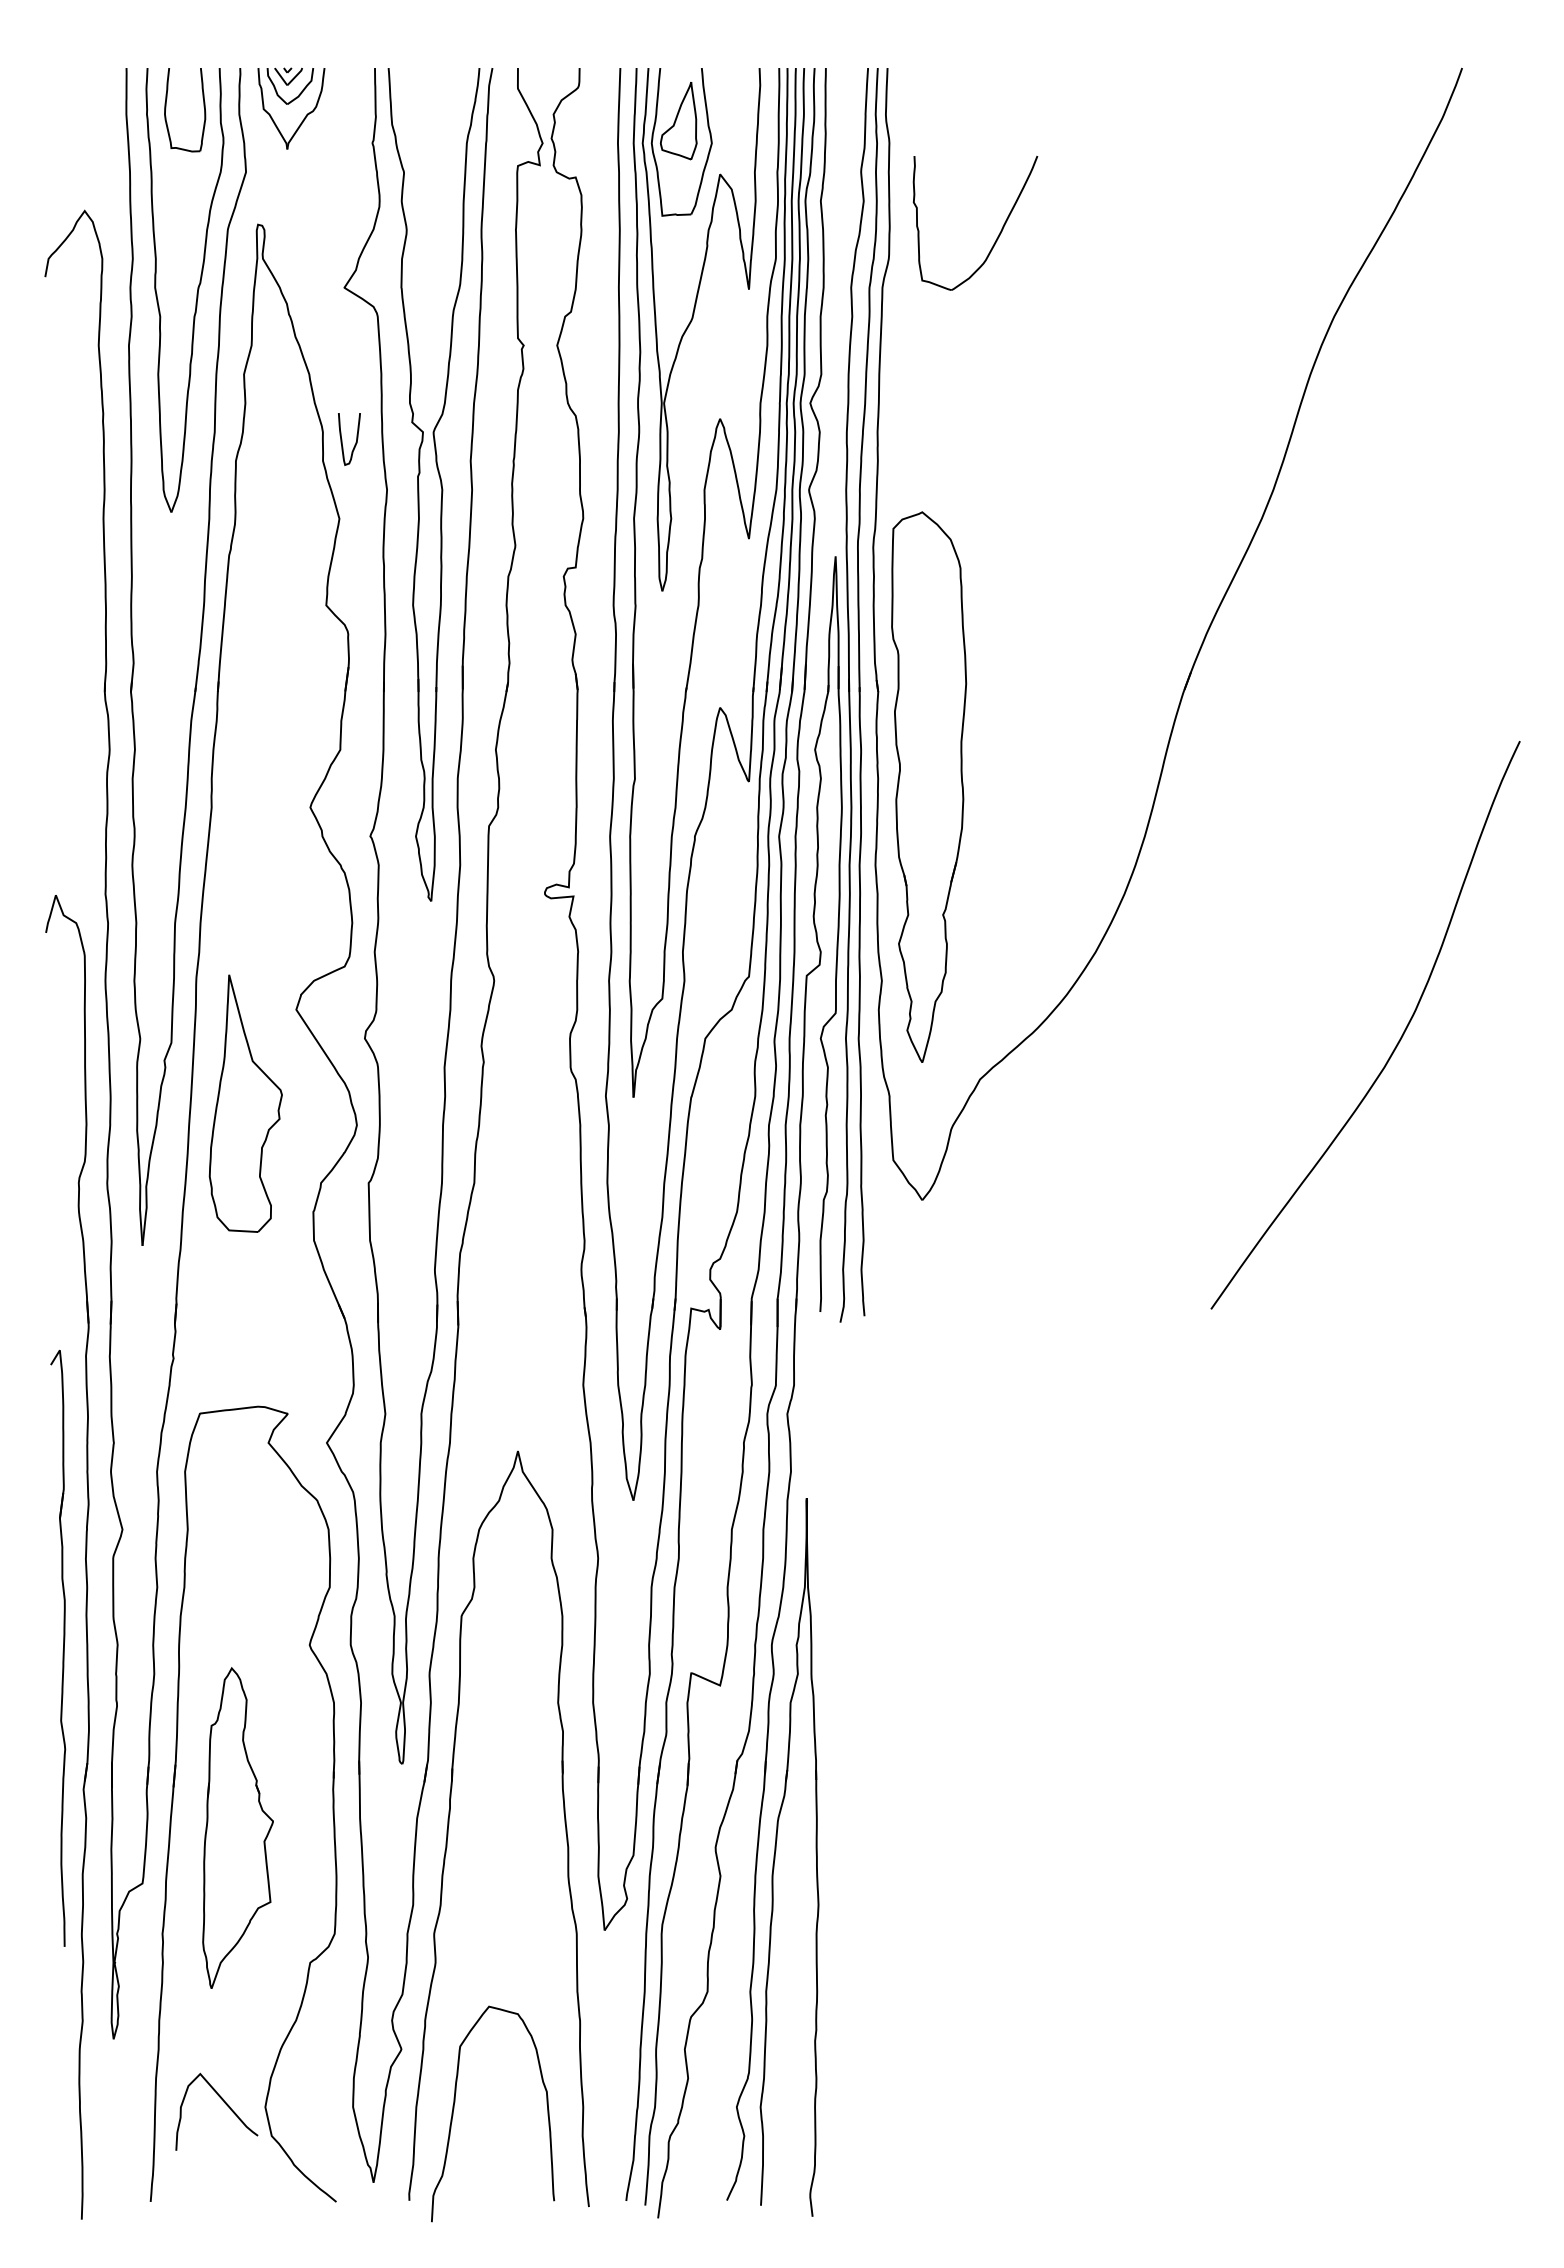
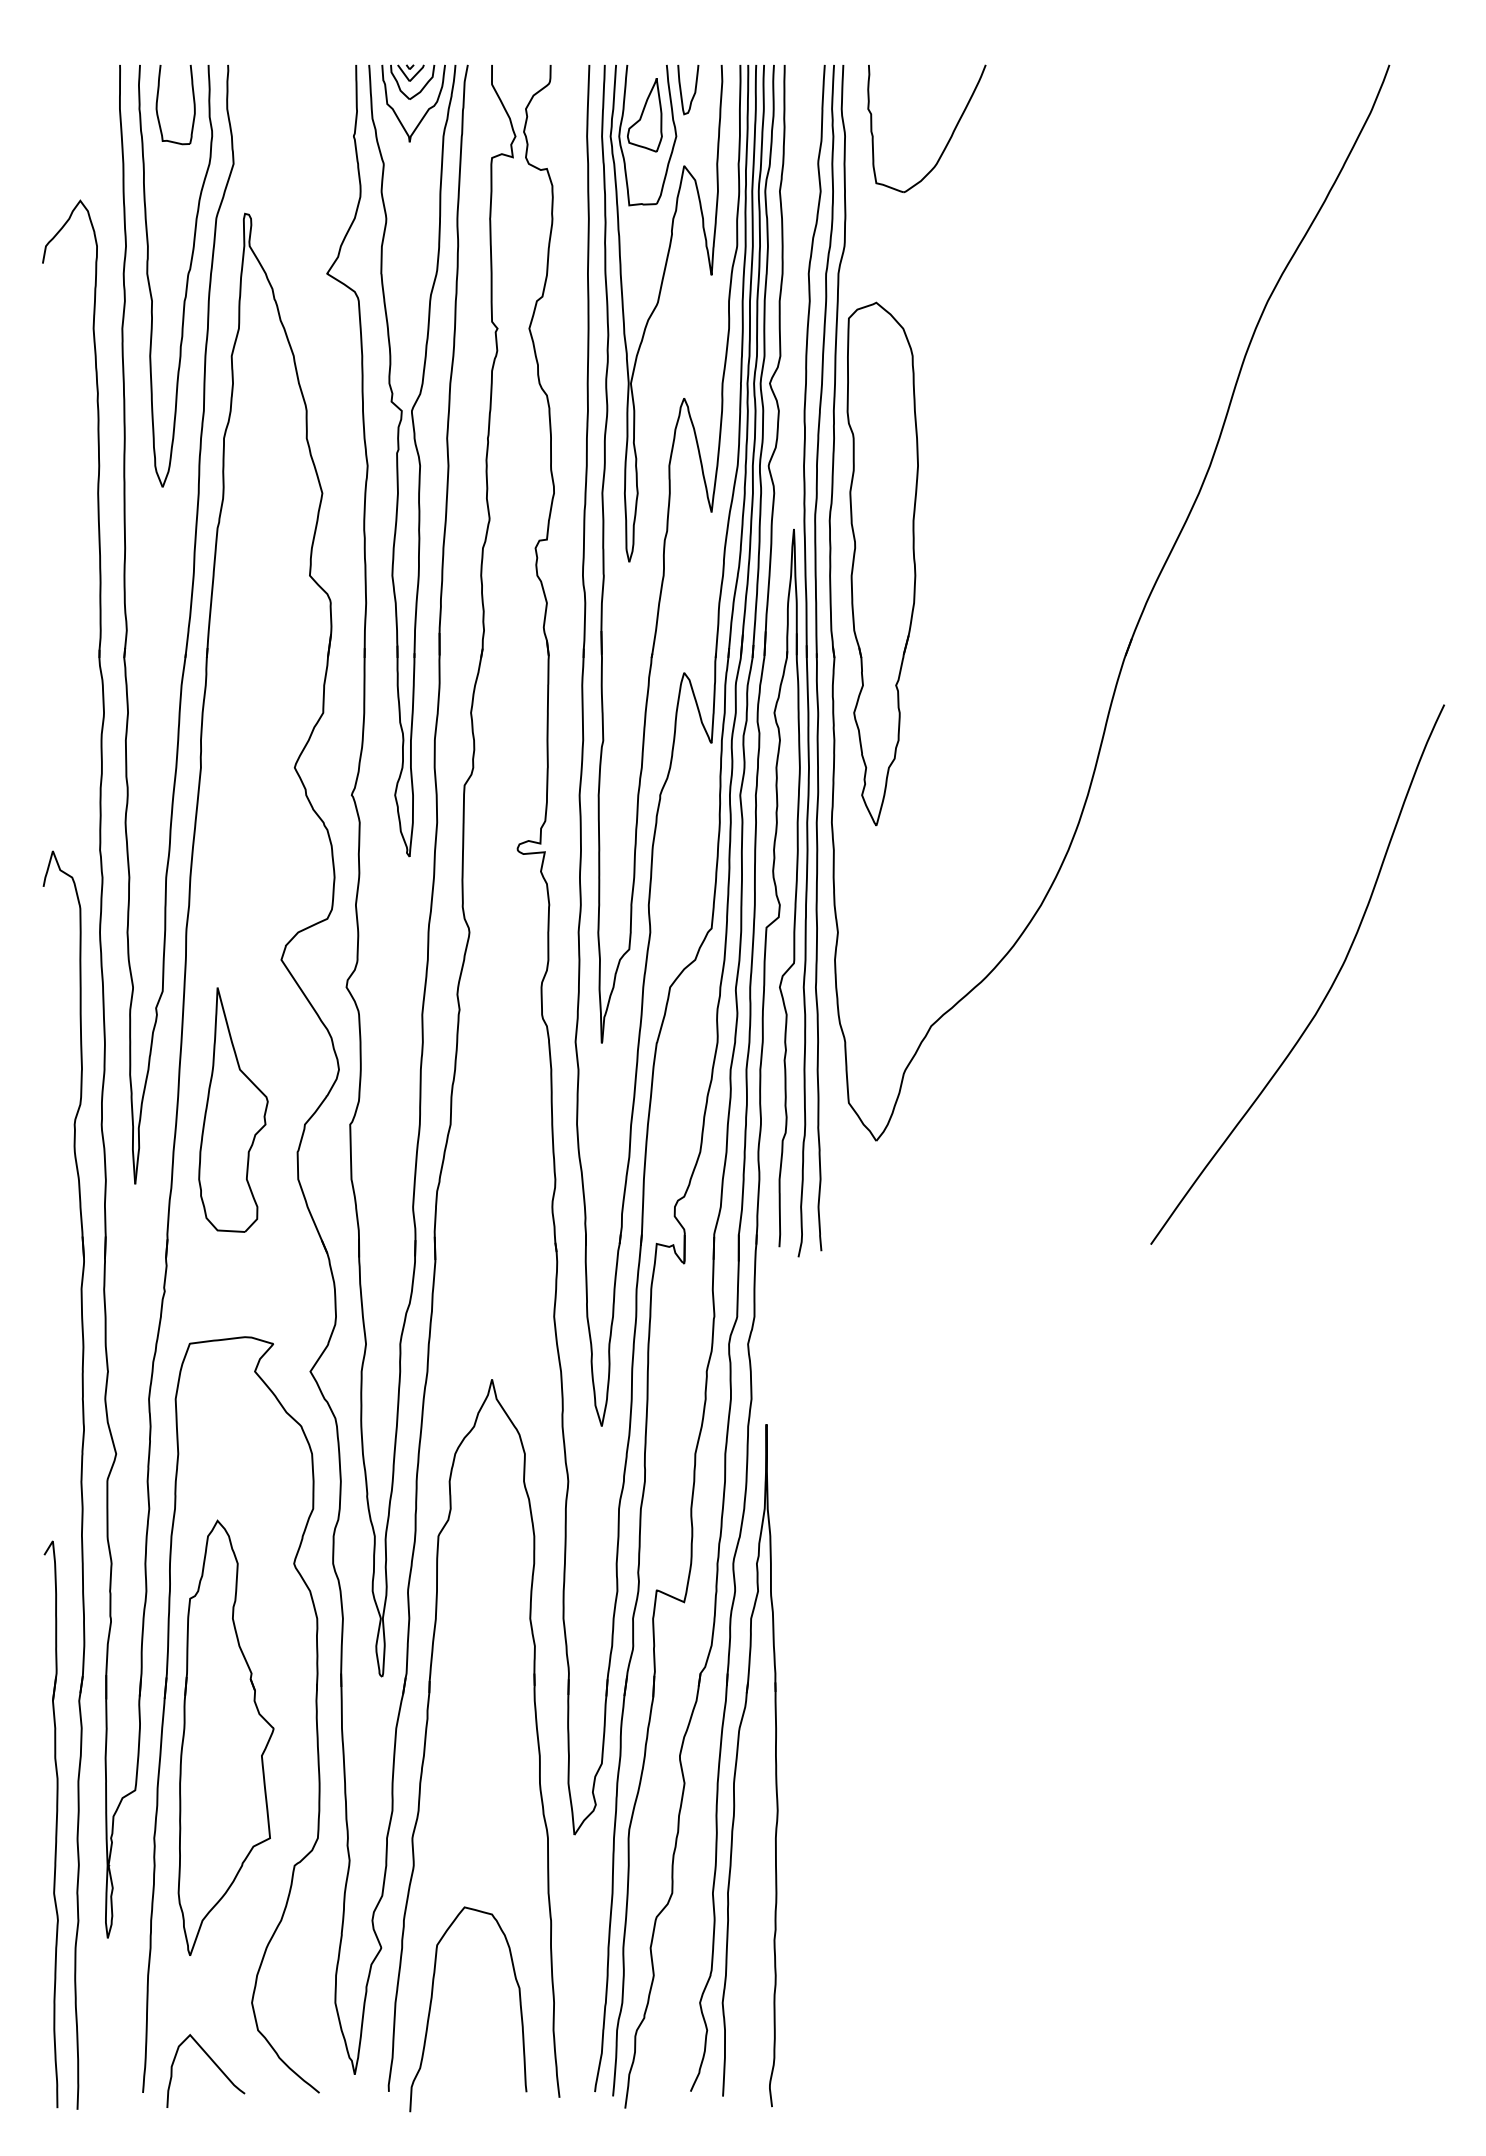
part: (291, 108) -> (413, 103), moved
part: (998, 234) -> (948, 139), moved
curve: (355, 442) -> (694, 92), moved
part: (929, 786) -> (883, 563), moved
part: (245, 1103) -> (233, 1109), moved
part: (58, 1647) -> (51, 1823), moved
part: (237, 1827) -> (225, 1737), size x1.43
curve: (224, 2103) -> (213, 2063), moved

